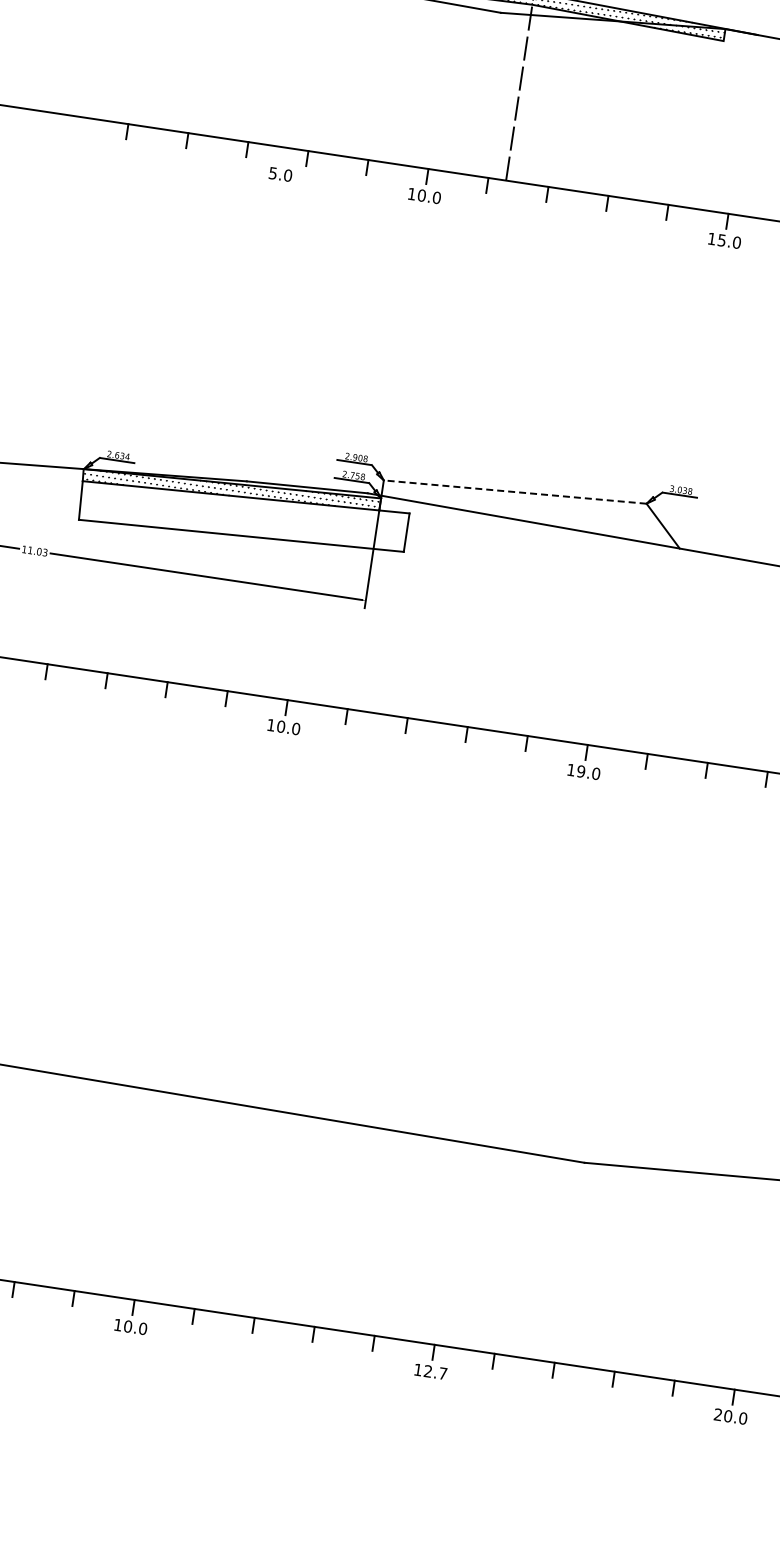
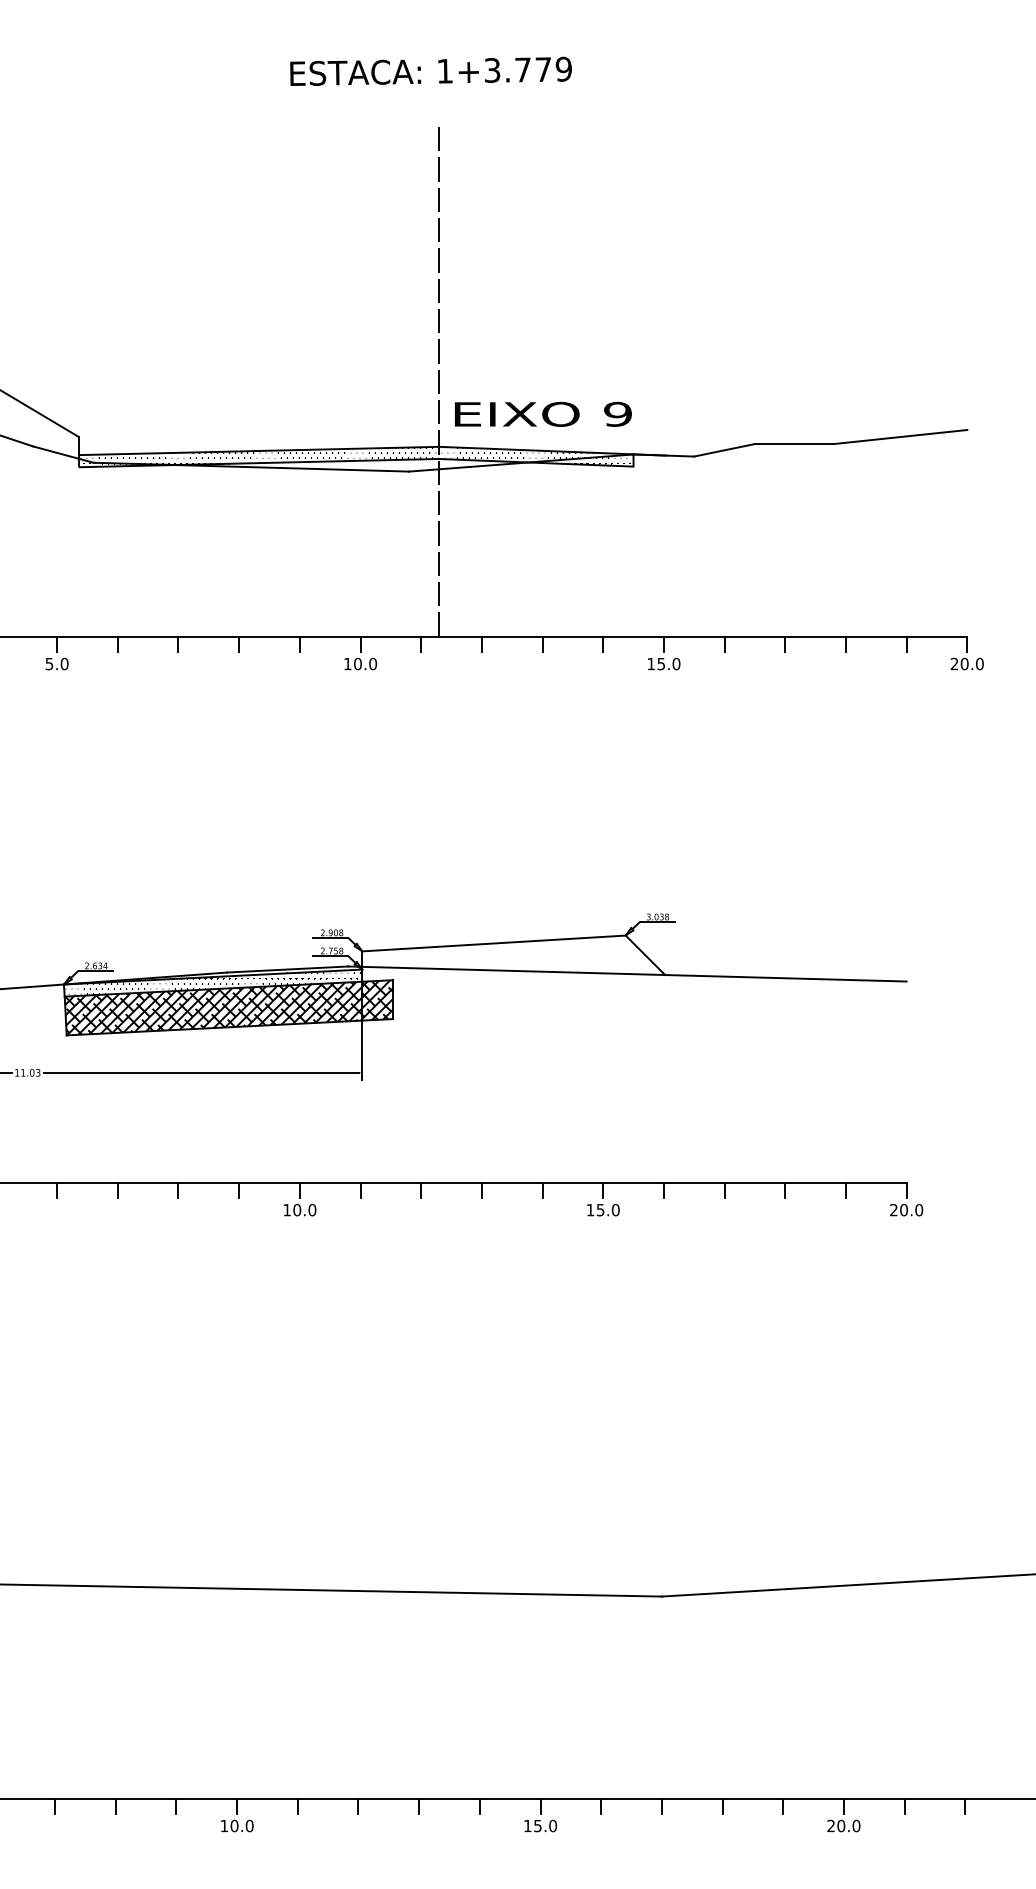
text: (280, 173) -> (56, 663), moved
line: (515, 492) -> (494, 943), dashed -> solid
hatch: (243, 516) -> (228, 1007), added
text: (581, 770) -> (600, 1209), 19.0 -> 15.0
text: (435, 1372) -> (545, 1825), 12.7 -> 15.0

